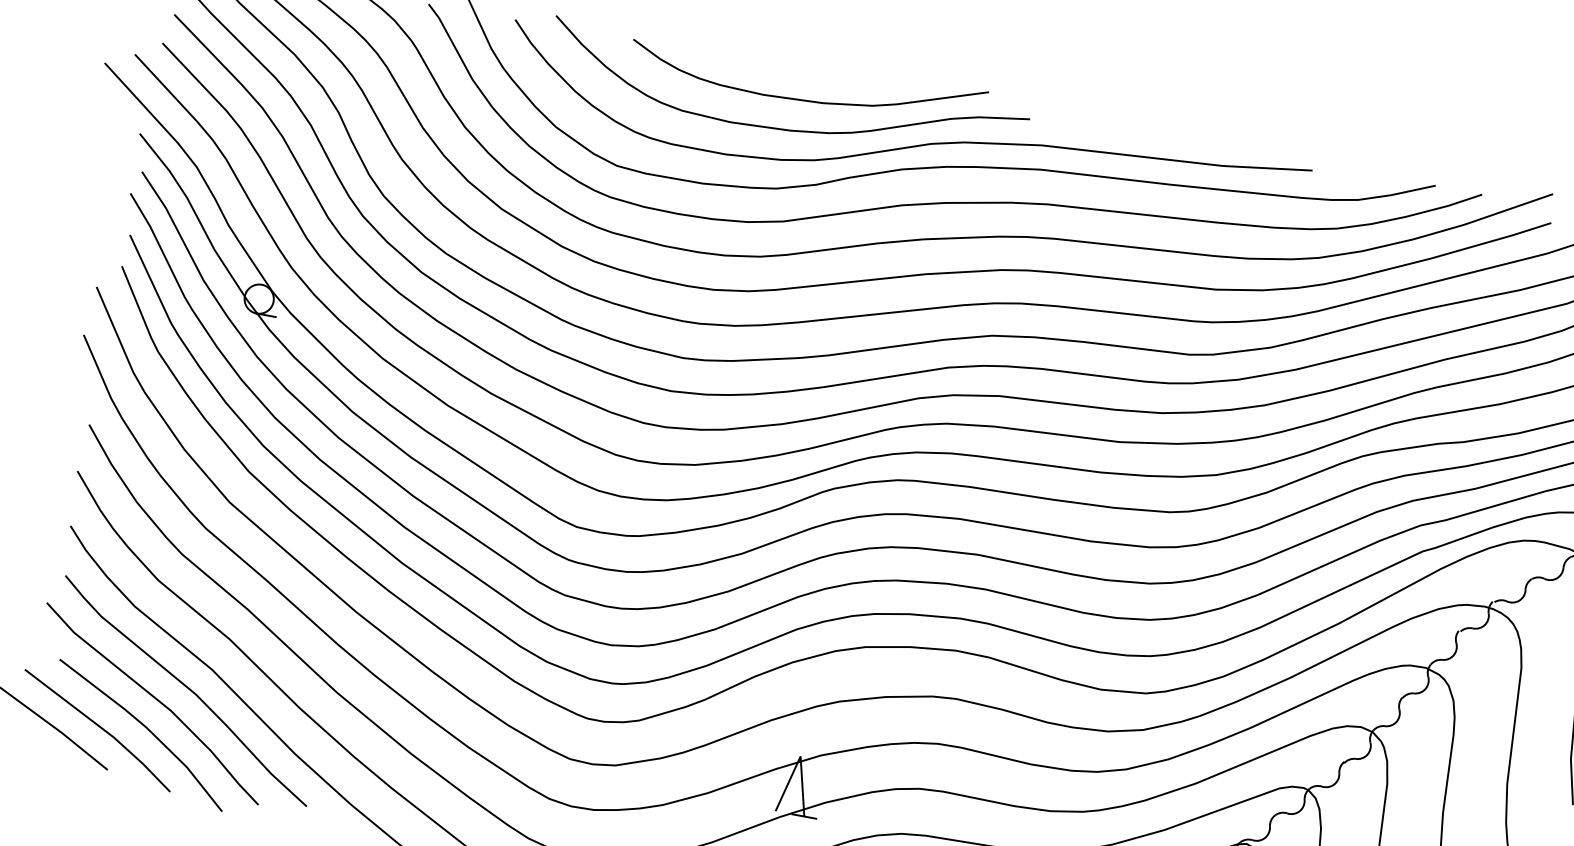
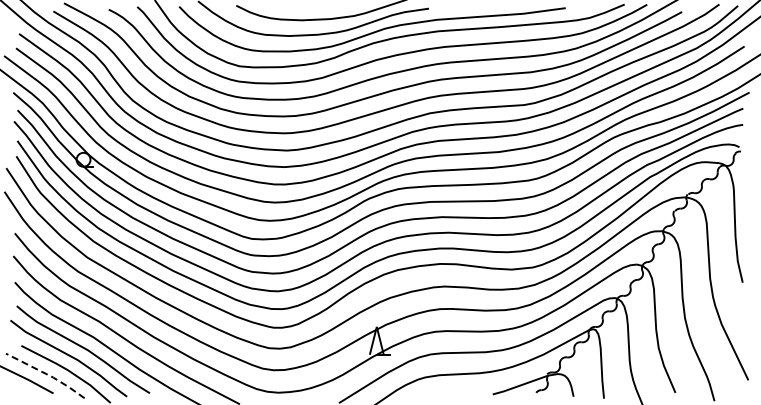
line: (102, 728) -> (47, 374), solid -> dashed

